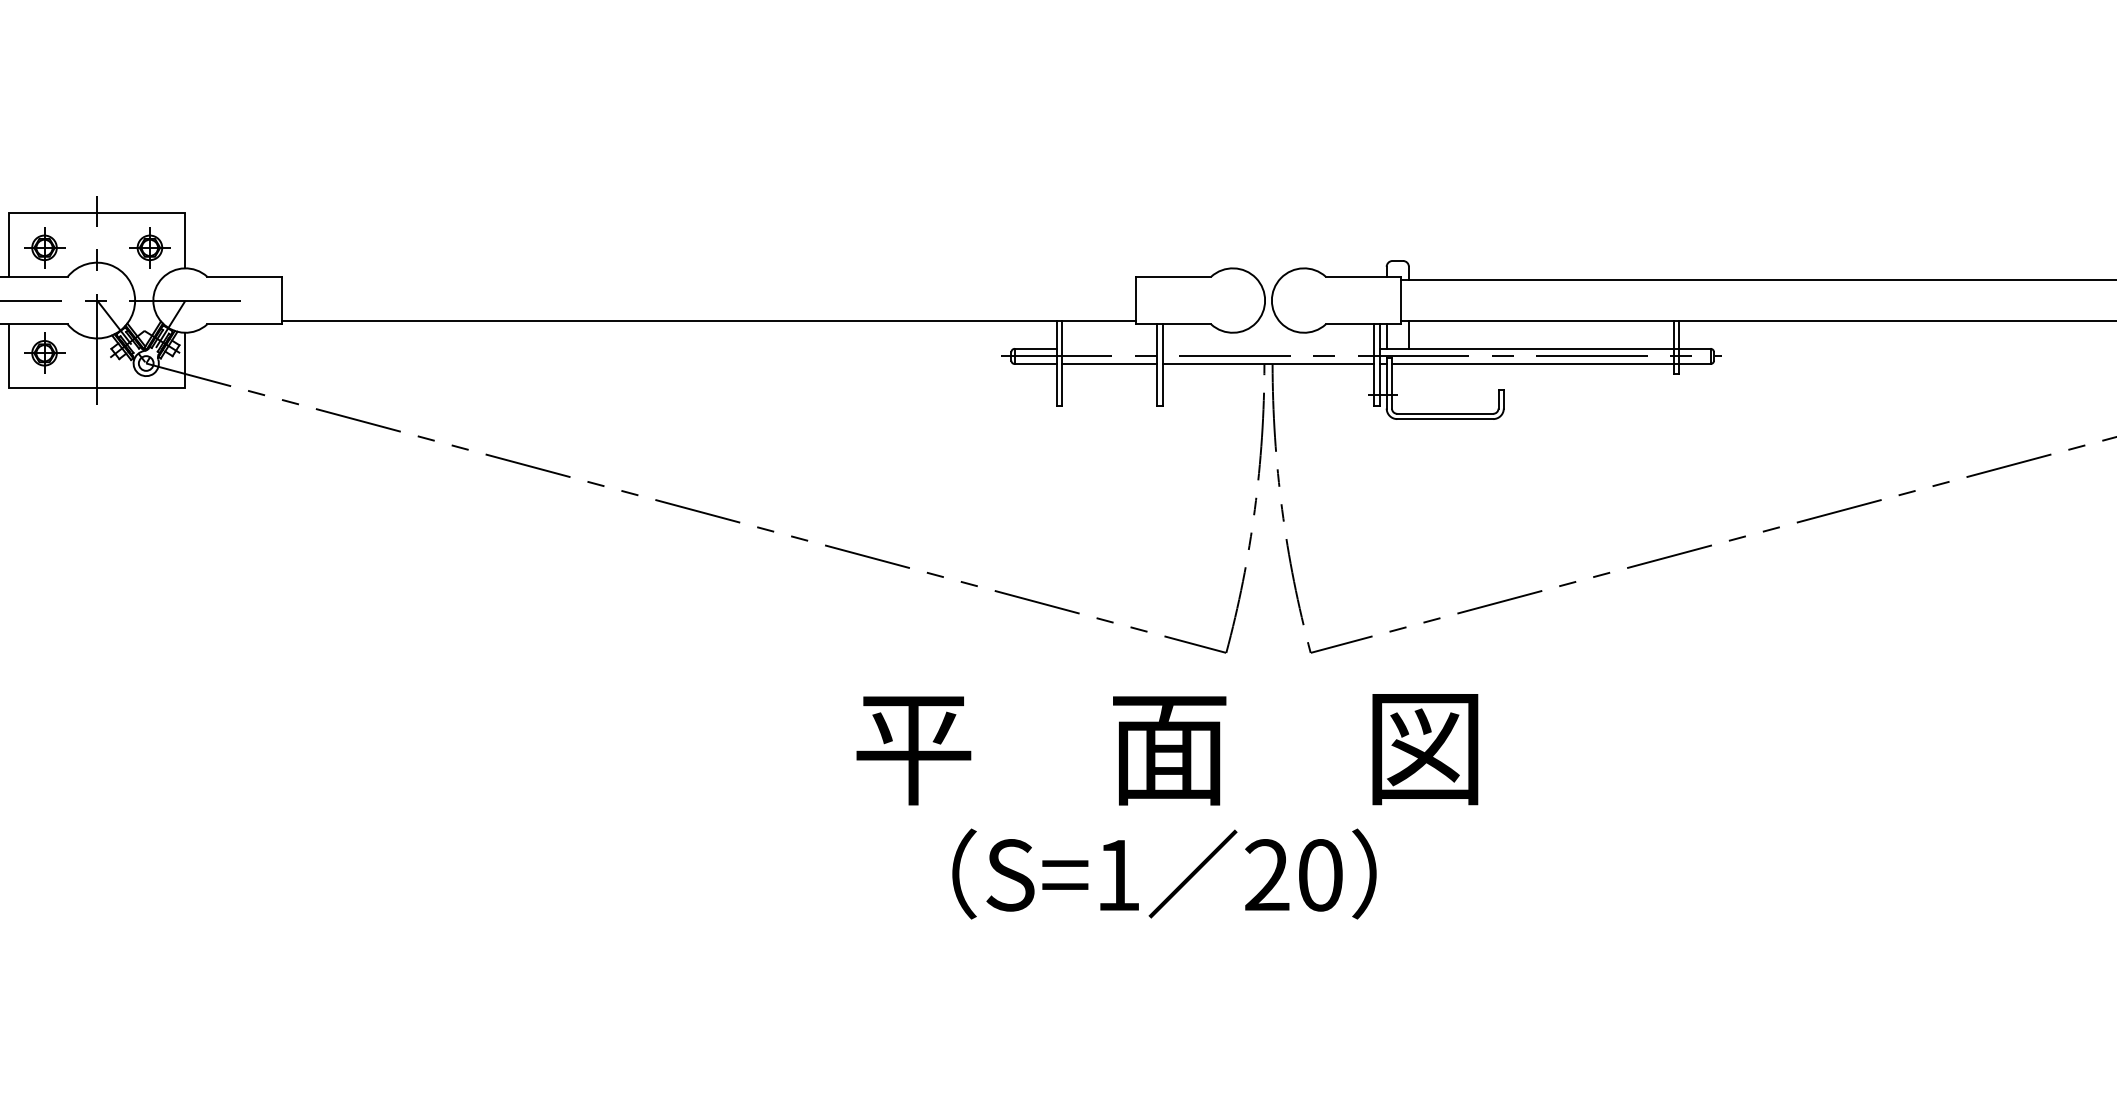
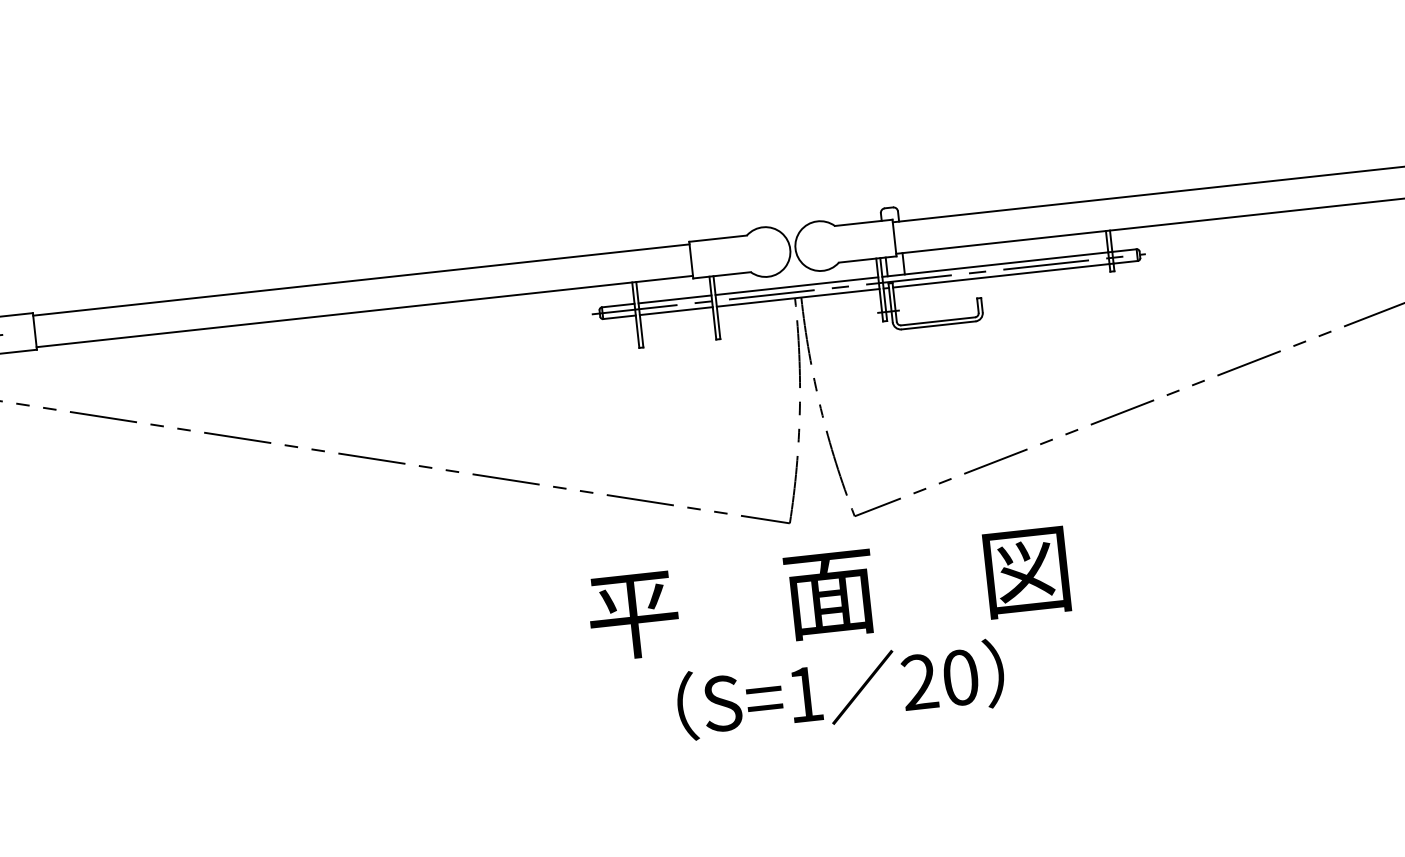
line: (709, 280) -> (361, 280), added
line: (1109, 348) -> (674, 299), added
line: (1268, 348) -> (796, 285), added
text: (1167, 749) -> (828, 594), moved
text: (1164, 873) -> (840, 689), moved

